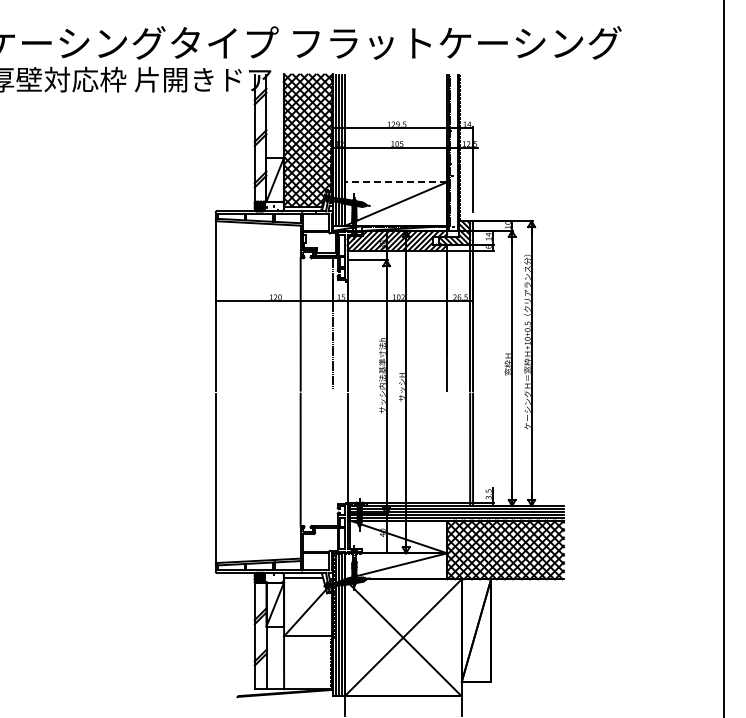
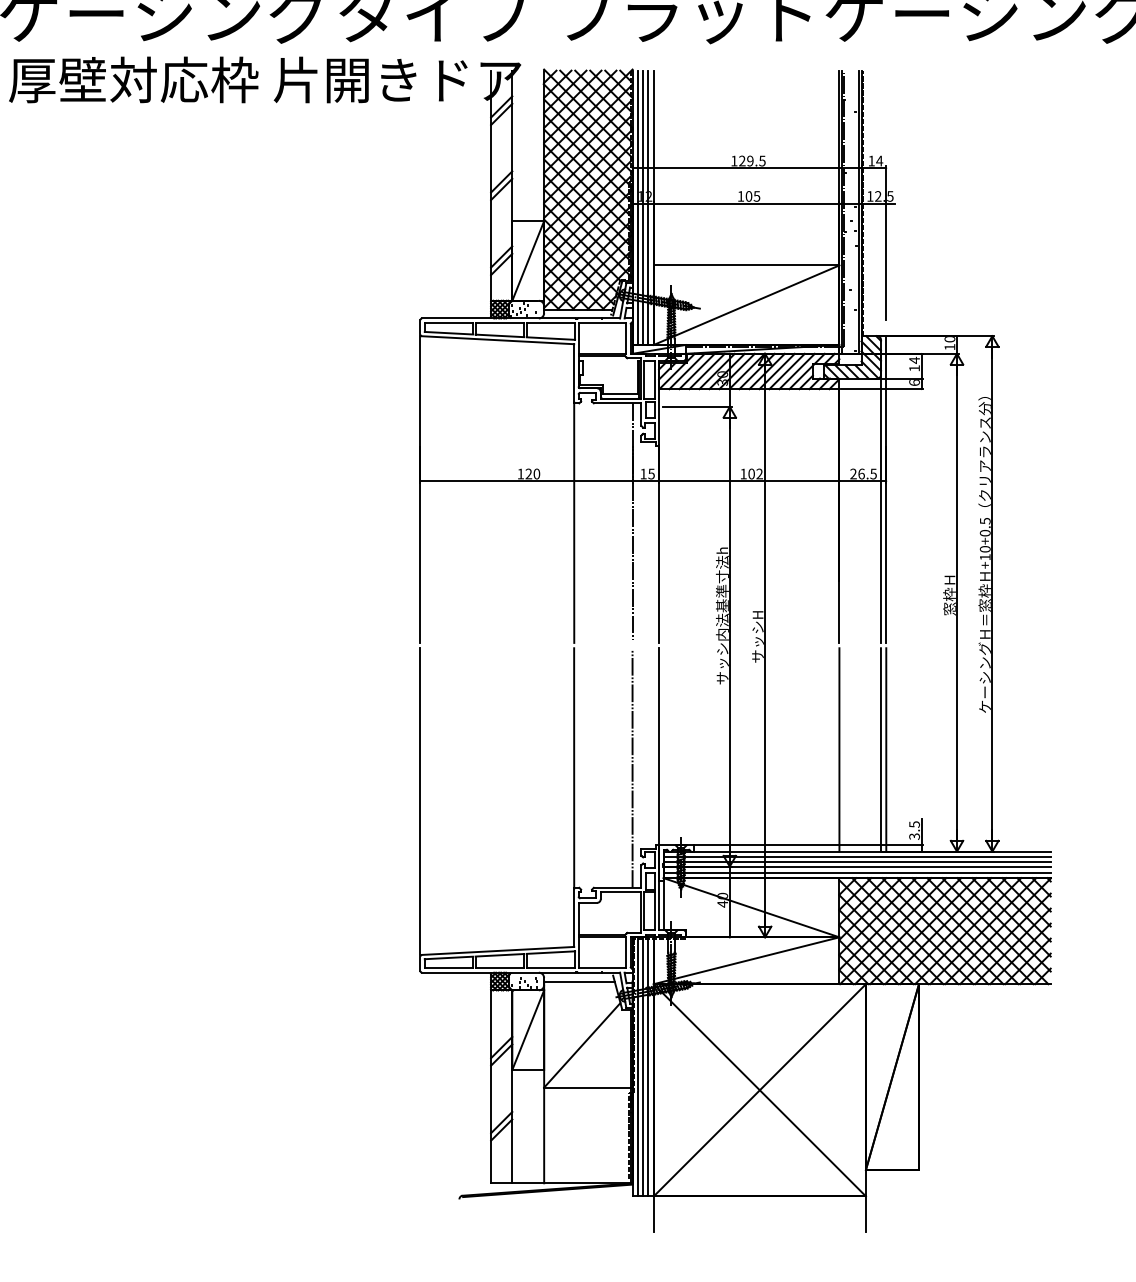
line: (395, 182) -> (745, 266), dashed -> solid
line: (447, 449) -> (839, 749), added
line: (332, 459) -> (631, 767), added

